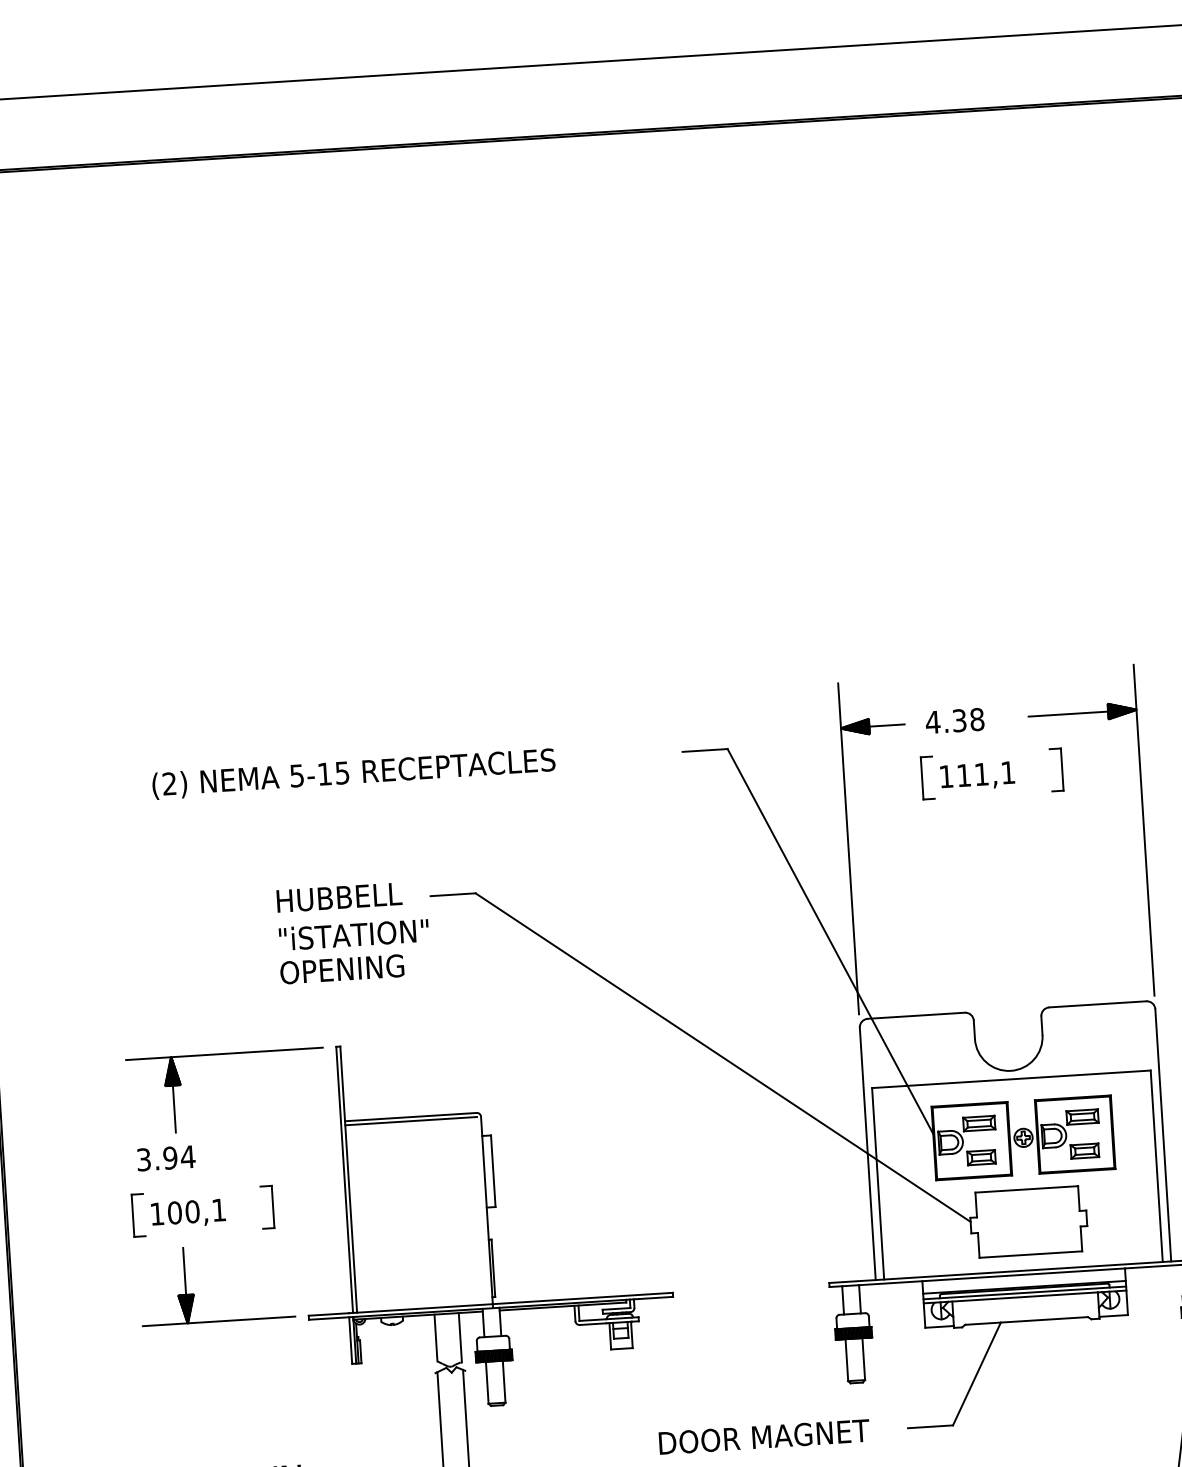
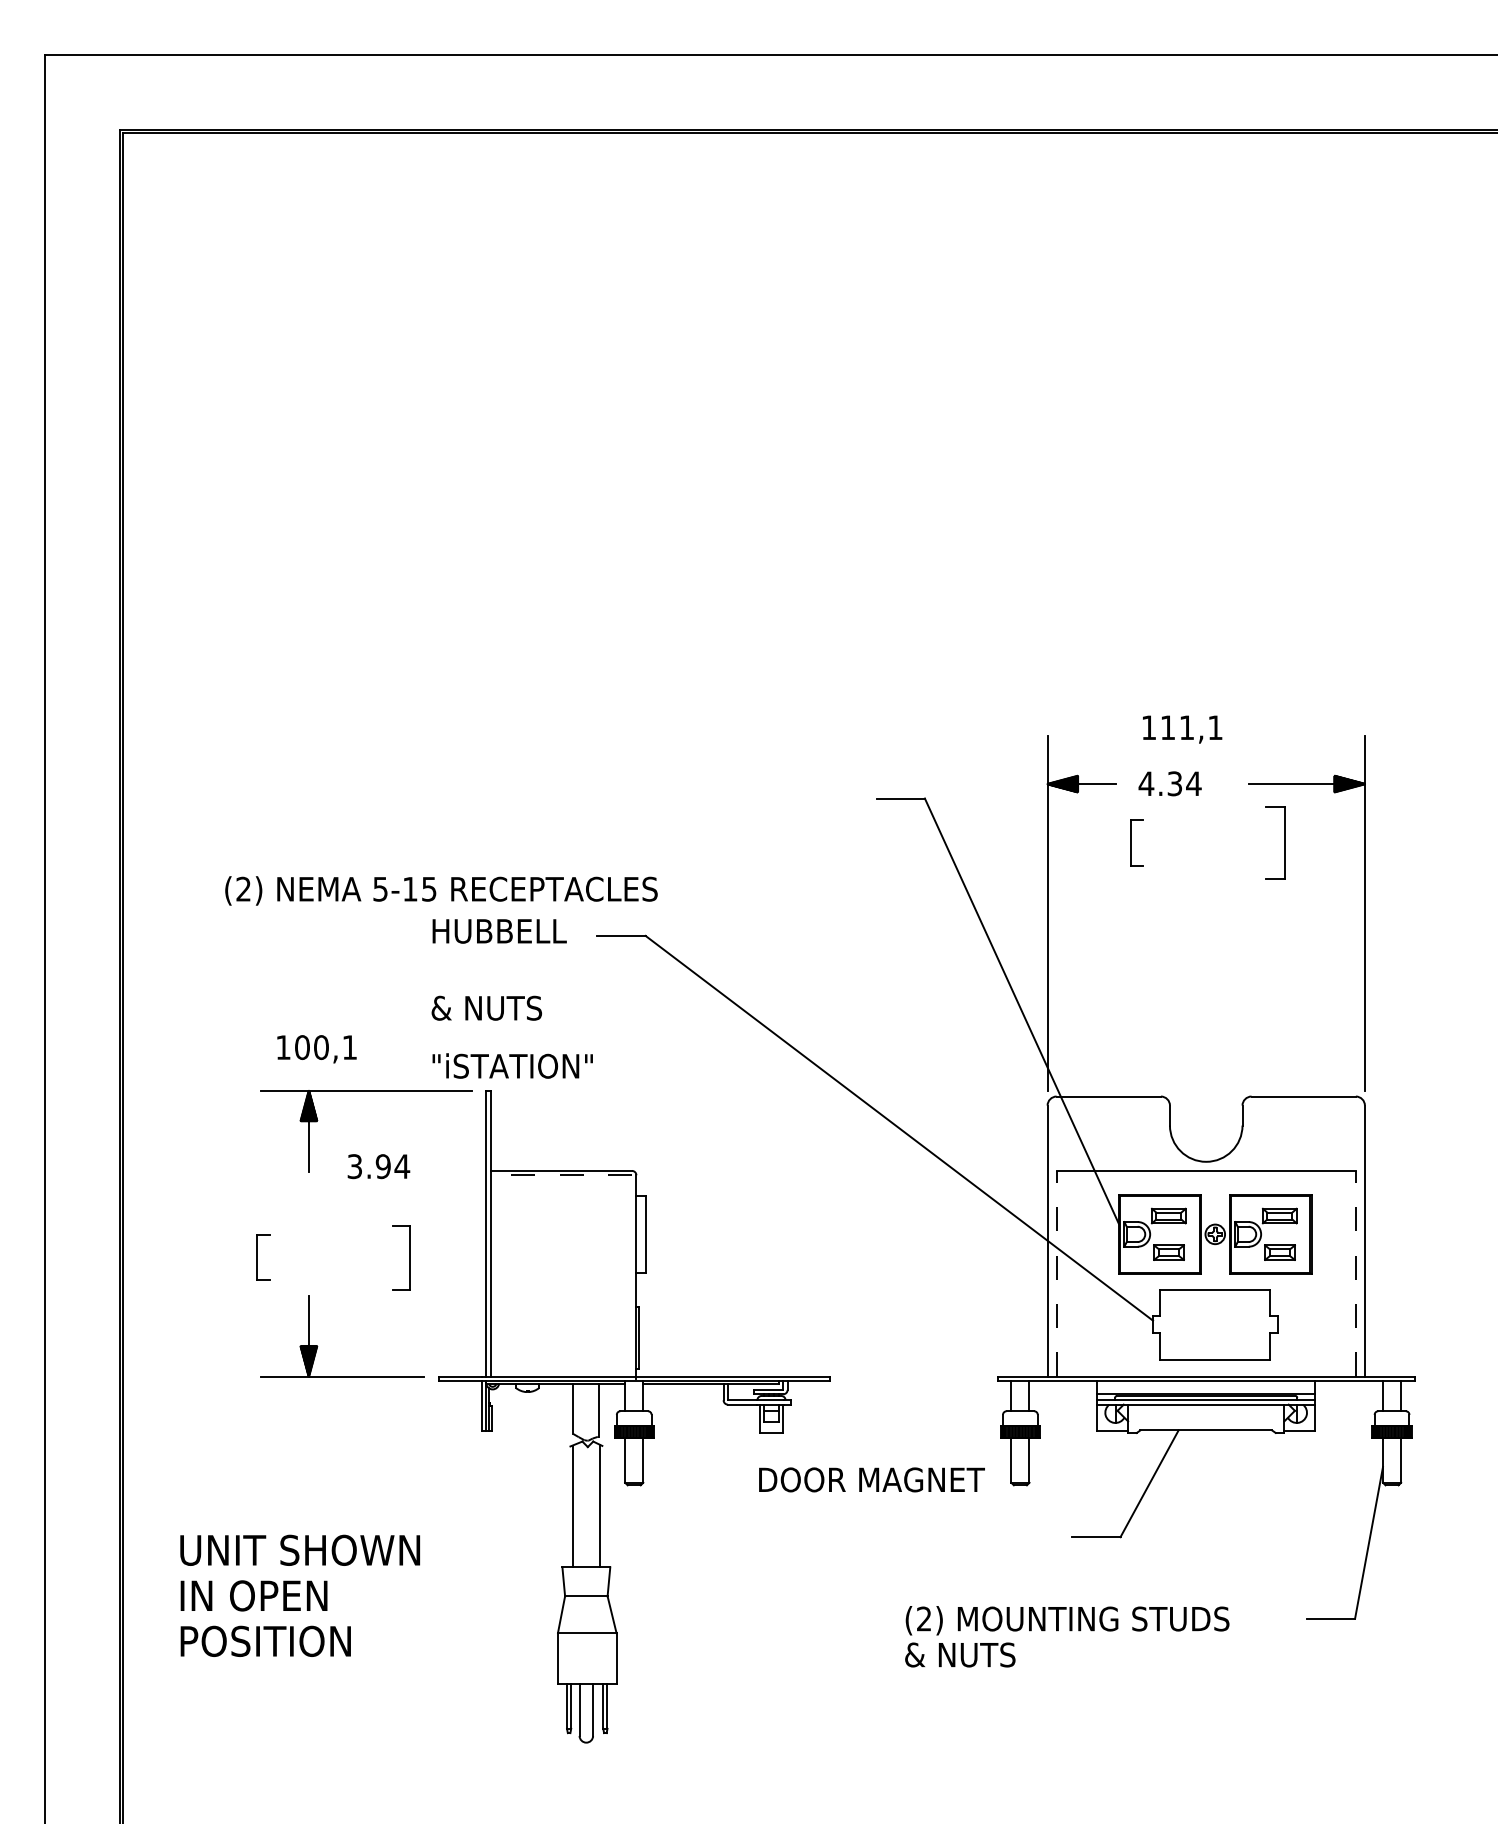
text: (976, 719) -> (1193, 783), 4.38 -> 4.34
part: (1055, 769) -> (1274, 842), size x1.6
text: (353, 773) -> (441, 890), moved
text: (977, 776) -> (1182, 729), moved
text: (353, 934) -> (512, 1065), moved
text: (341, 968) -> (497, 1007), OPENING -> & NUTS
line: (411, 1121) -> (561, 1175), solid -> dashed
text: (165, 1158) -> (378, 1166), moved
line: (1156, 1166) -> (1355, 1273), solid -> dashed
line: (877, 1183) -> (1056, 1273), solid -> dashed
part: (267, 1207) -> (401, 1257), size x1.4
text: (188, 1213) -> (316, 1049), moved
text: (763, 1436) -> (871, 1479), moved

